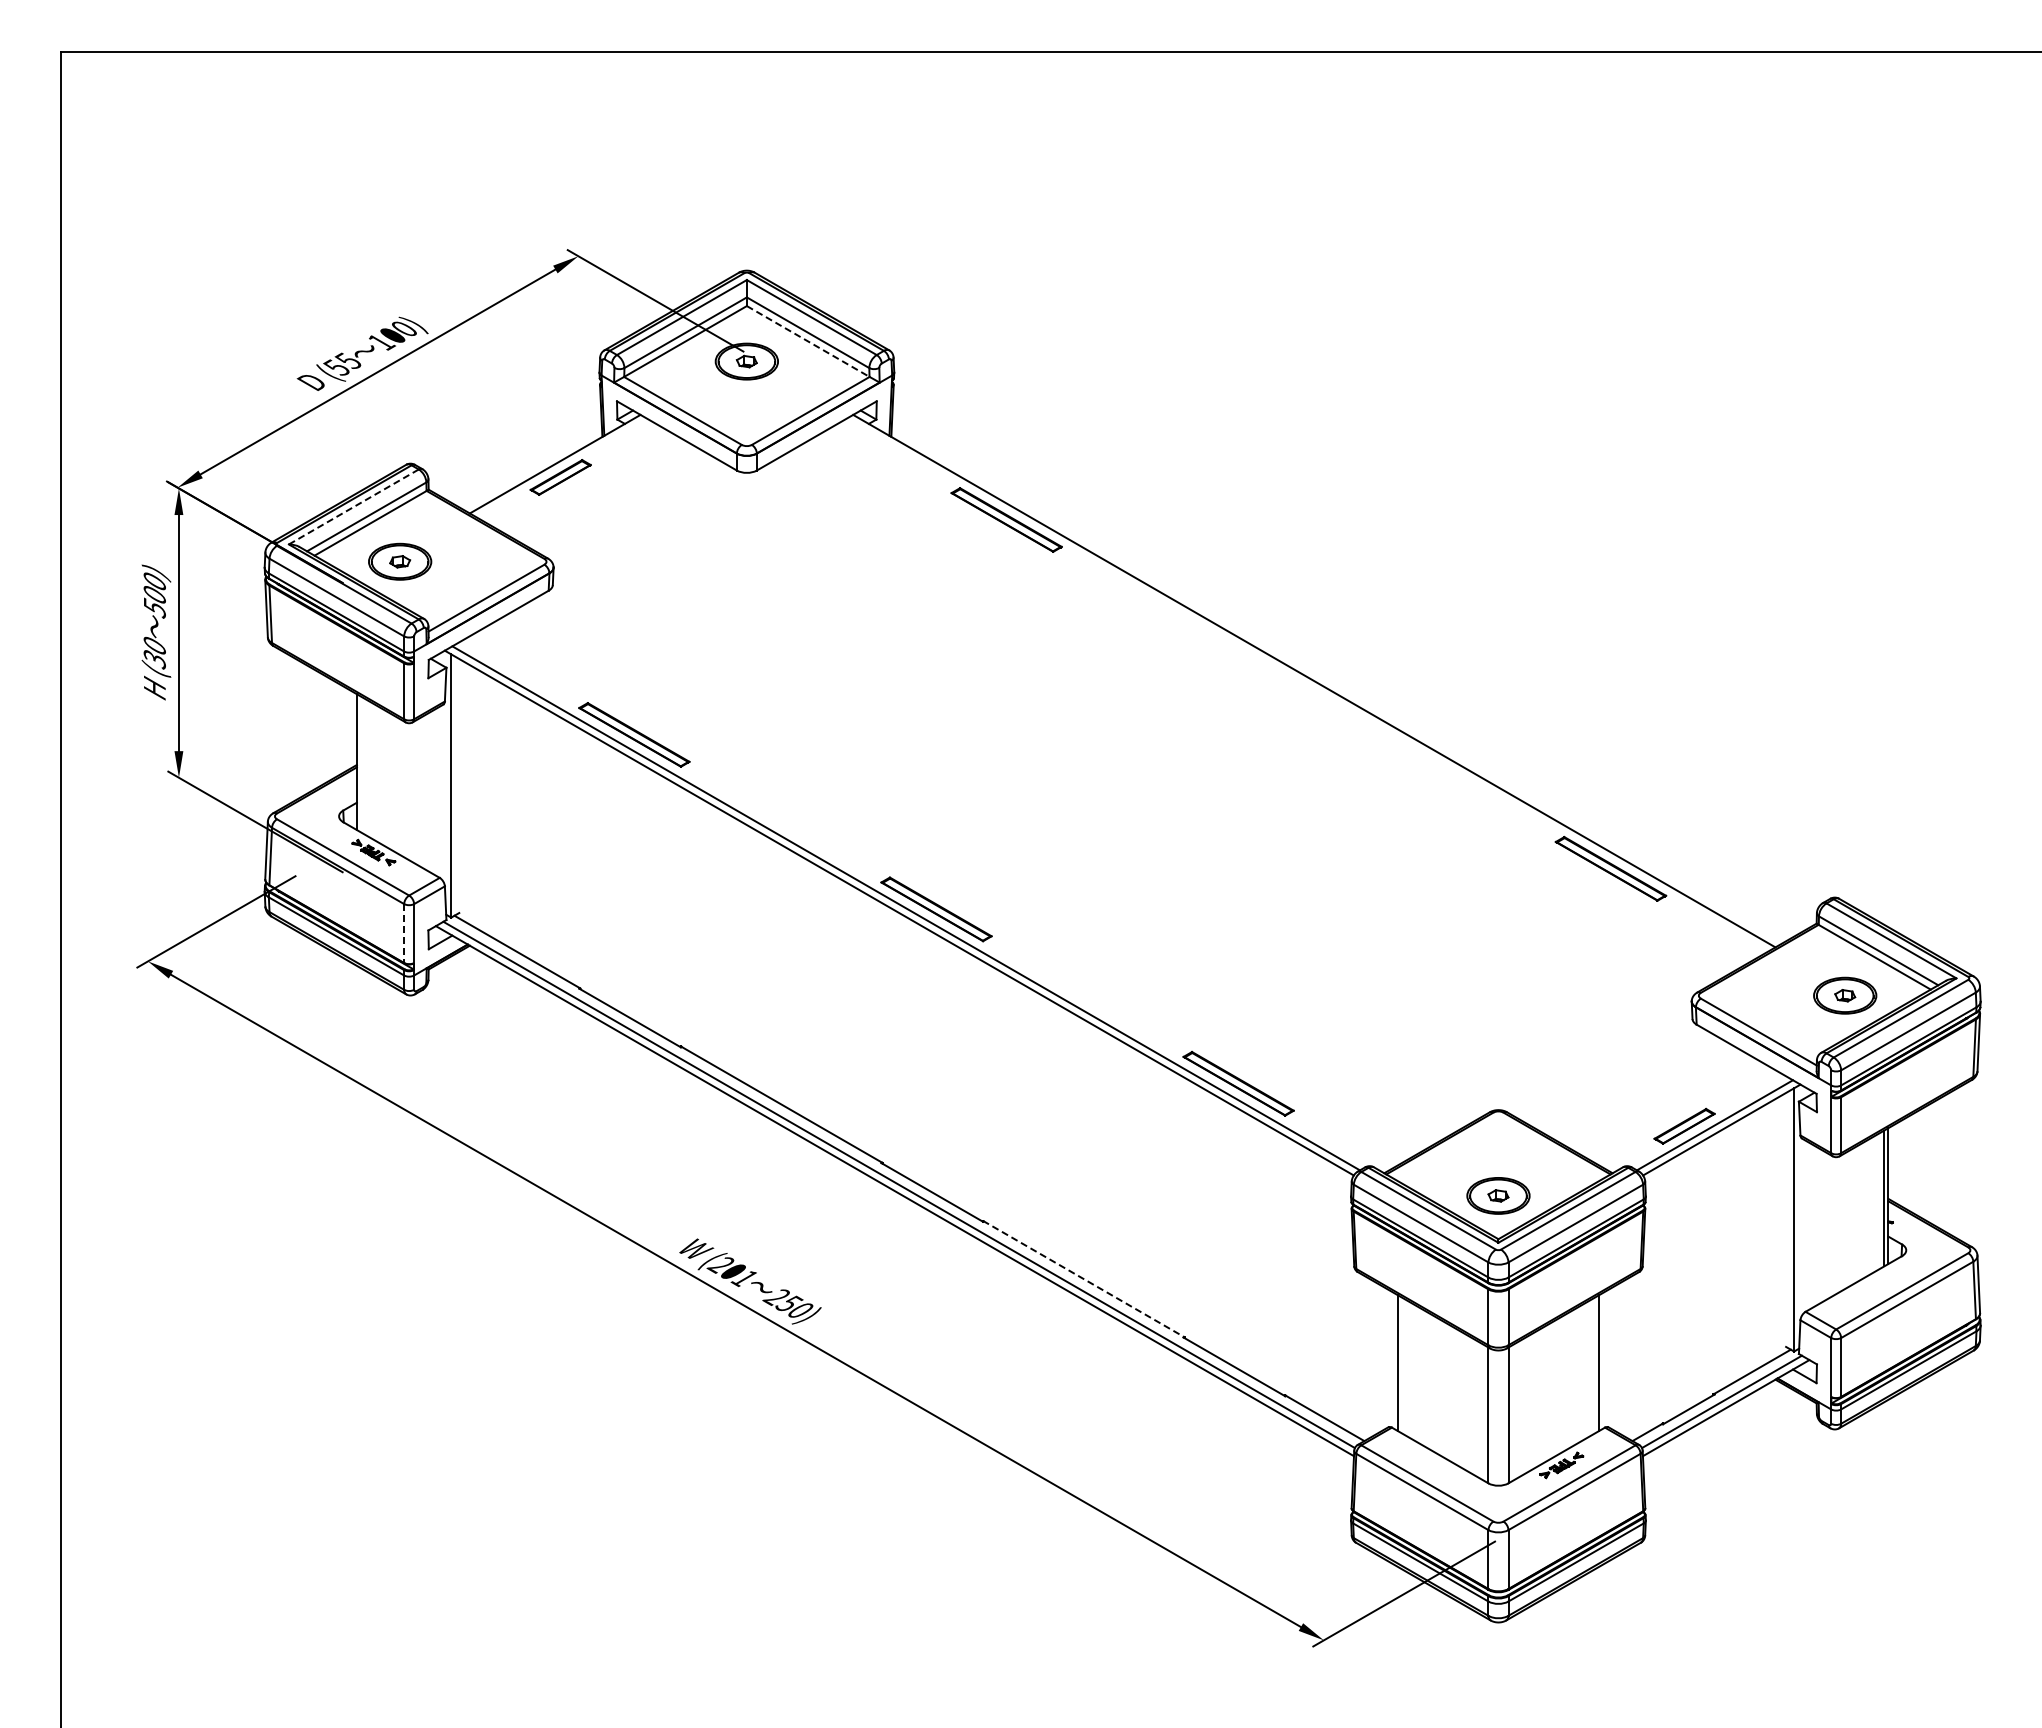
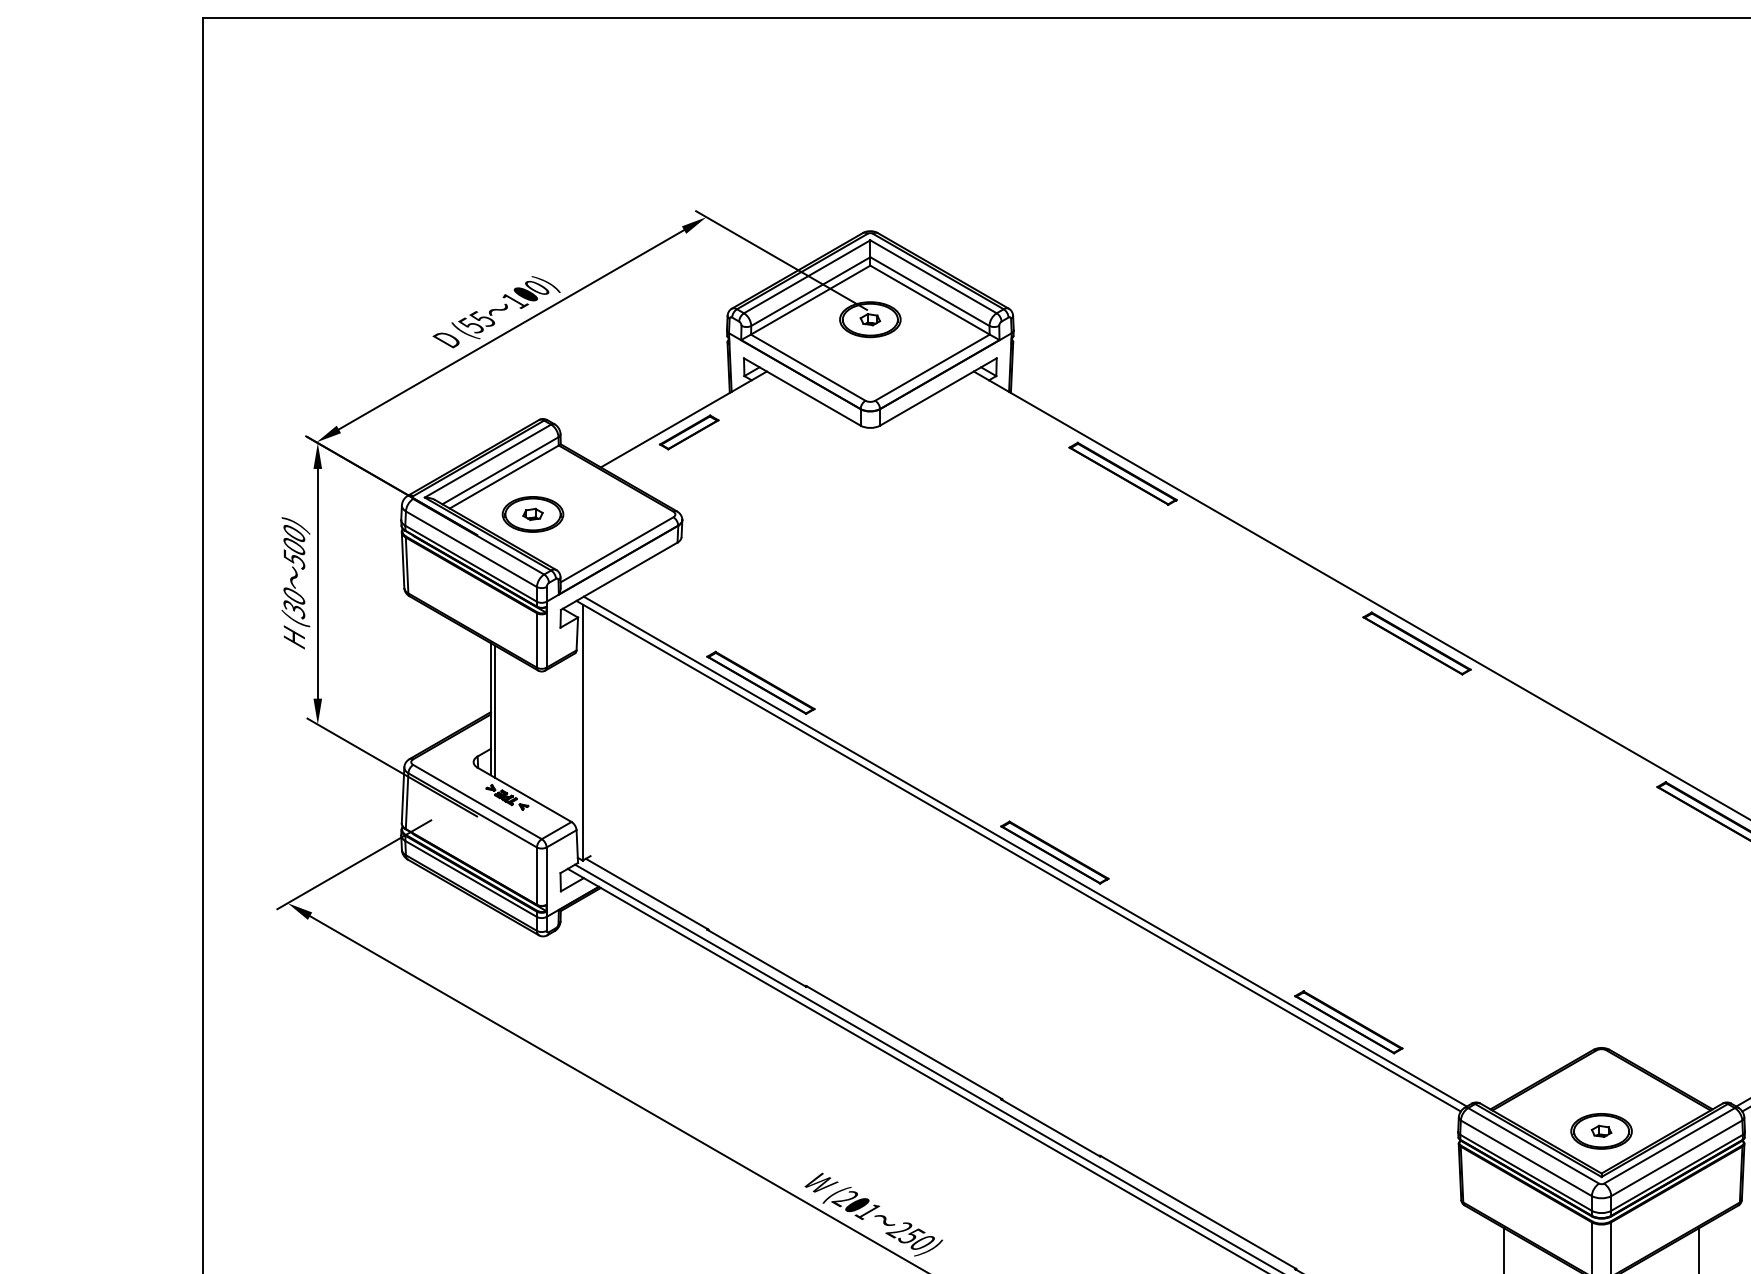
line: (808, 341) -> (930, 300), dashed -> solid
line: (353, 506) -> (487, 460), dashed -> solid
part: (1308, 694) -> (1416, 643), added
line: (361, 764) -> (495, 711), added
line: (404, 934) -> (537, 877), dashed -> solid
line: (1083, 1279) -> (1197, 1212), dashed -> solid

